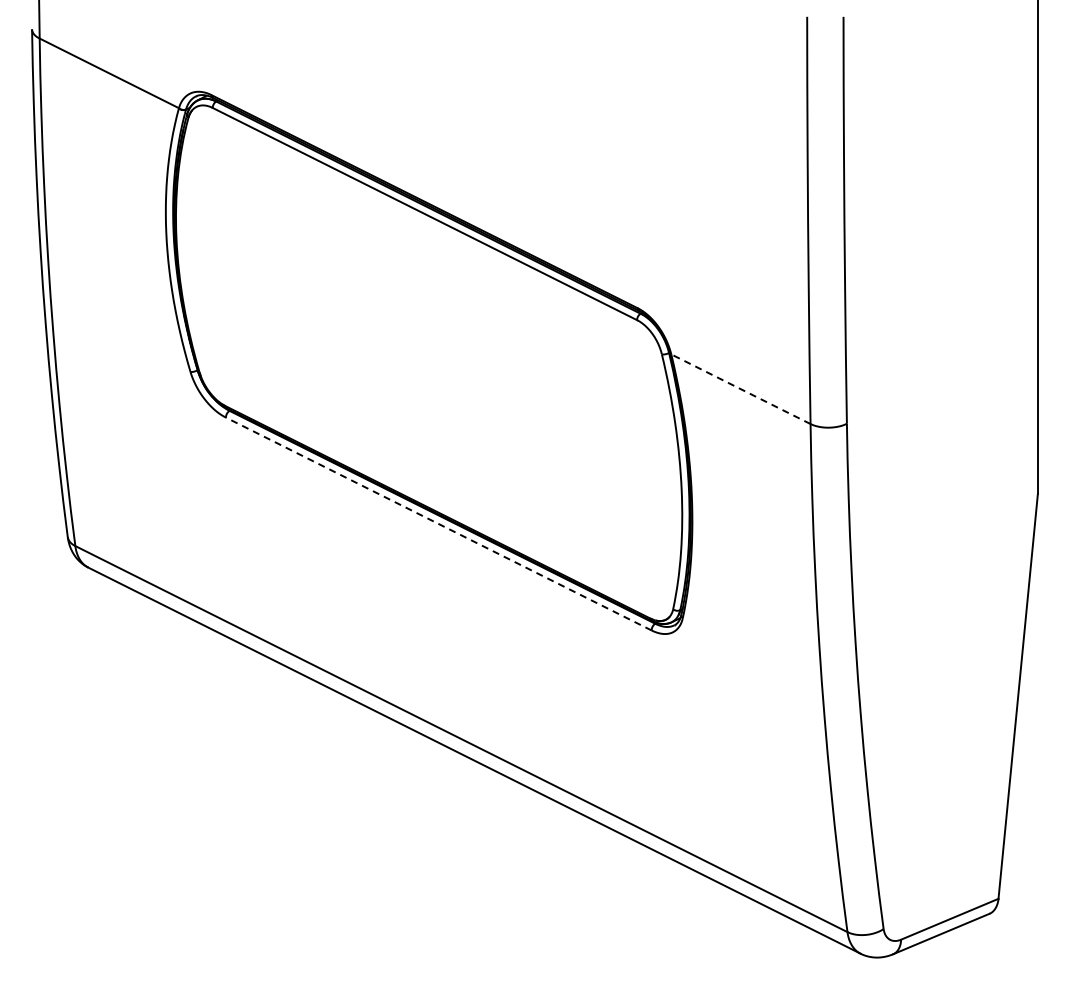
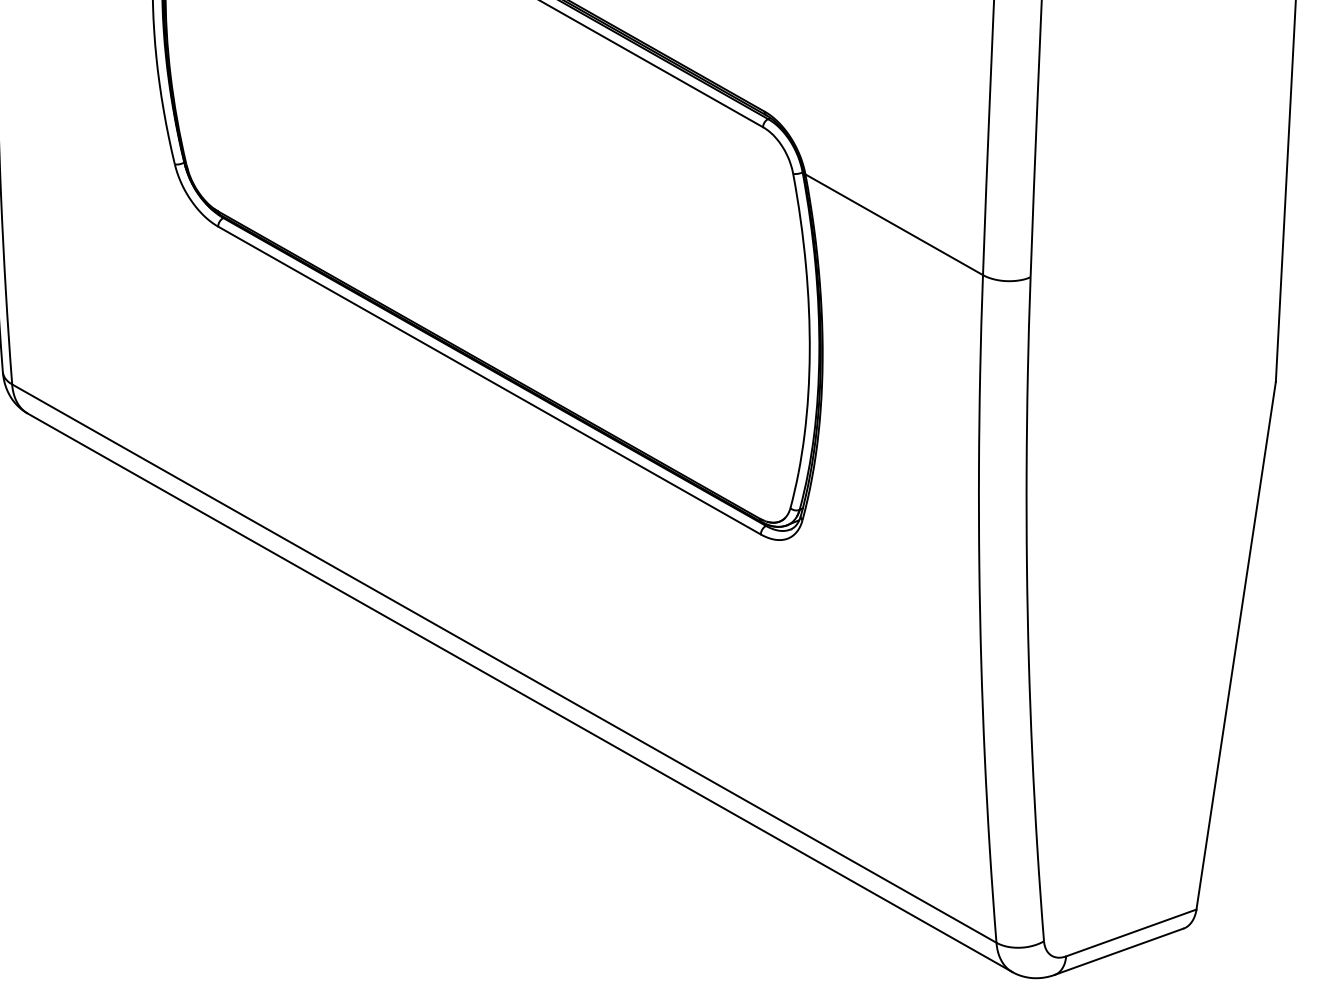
line: (740, 389) -> (893, 225), dashed -> solid
line: (438, 524) -> (489, 381), dashed -> solid

